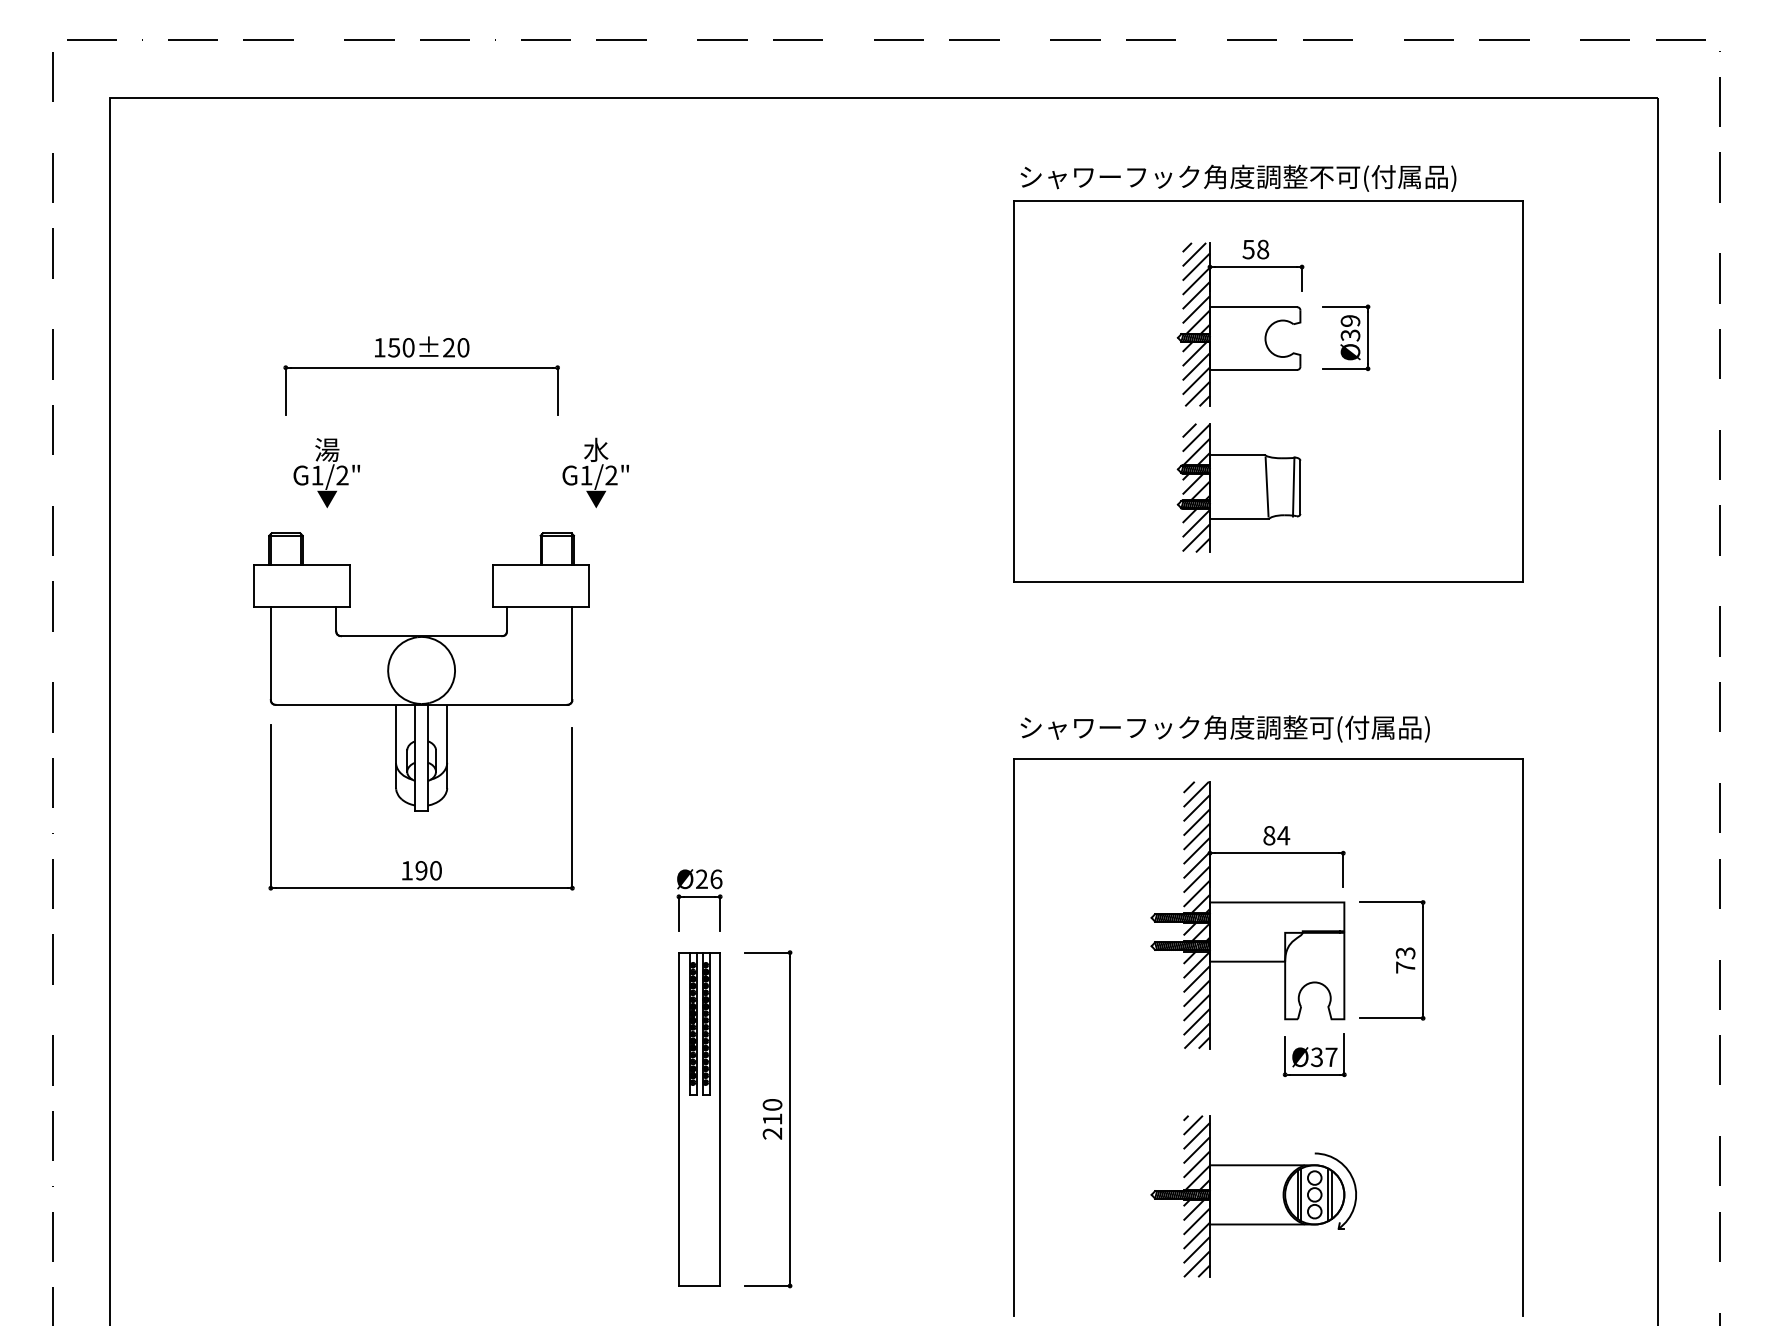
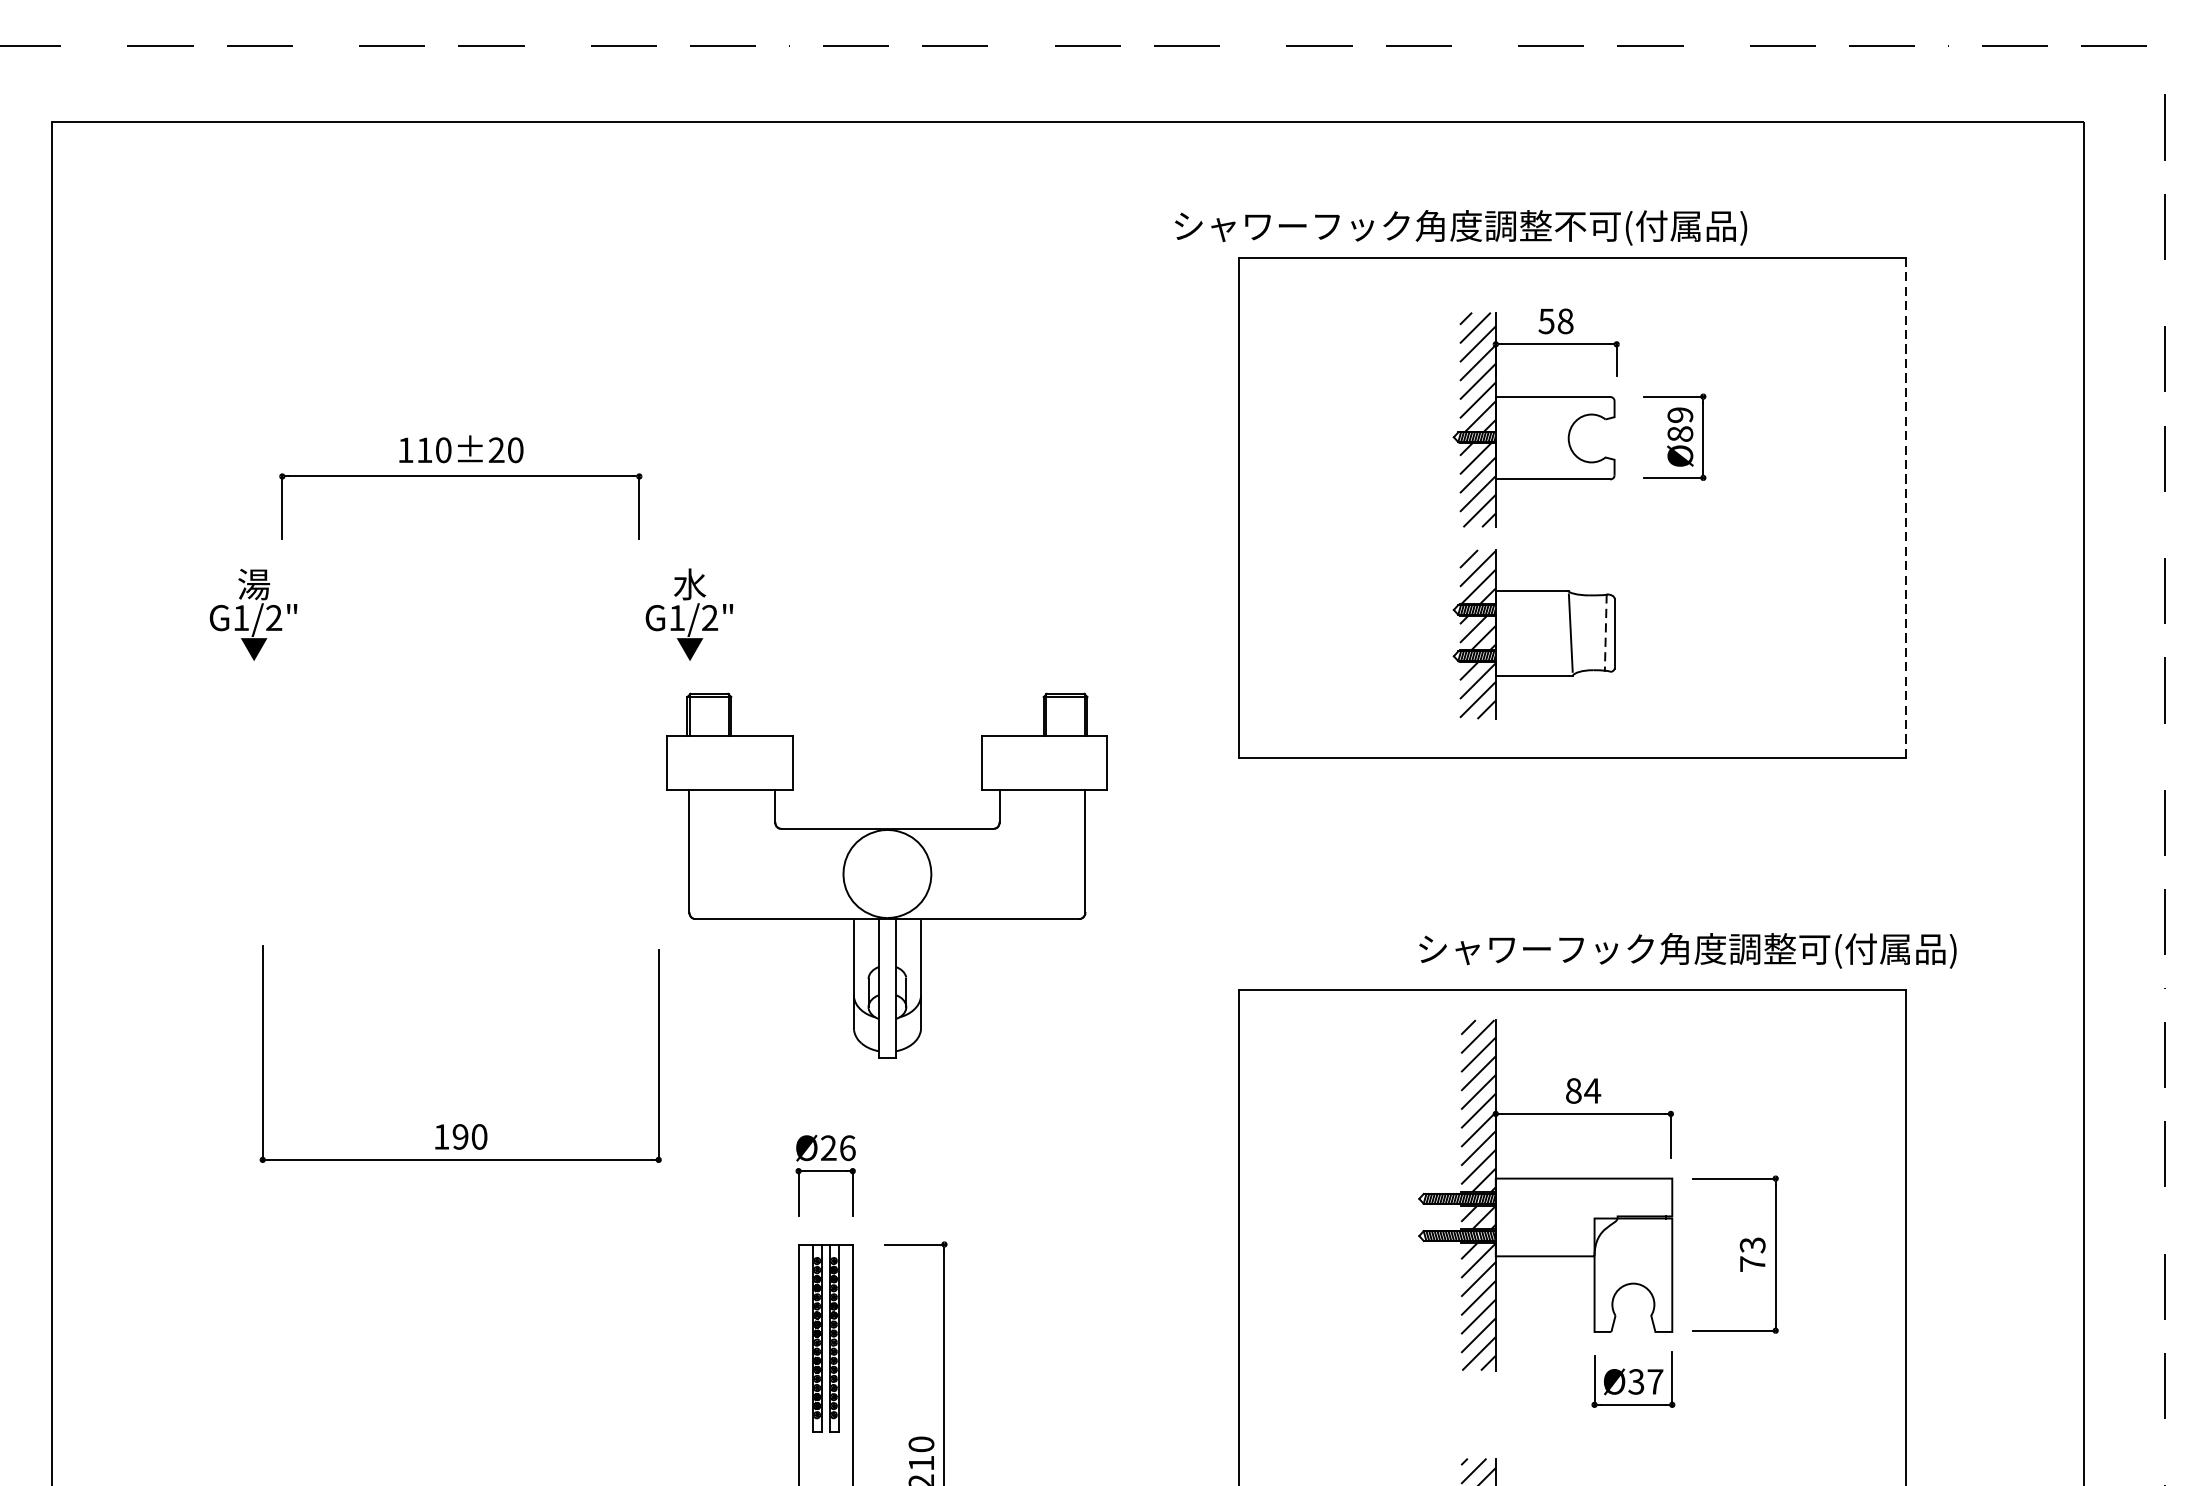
text: (1238, 177) -> (1461, 226), moved
text: (1350, 335) -> (1680, 434), Ø39 -> Ø89
text: (394, 347) -> (425, 449), 150±20 -> 110±20
line: (1522, 392) -> (1906, 509), solid -> dashed
text: (326, 473) -> (253, 615), moved
line: (1293, 487) -> (1605, 633), solid -> dashed
part: (421, 671) -> (887, 875), moved
text: (1224, 728) -> (1686, 950), moved

